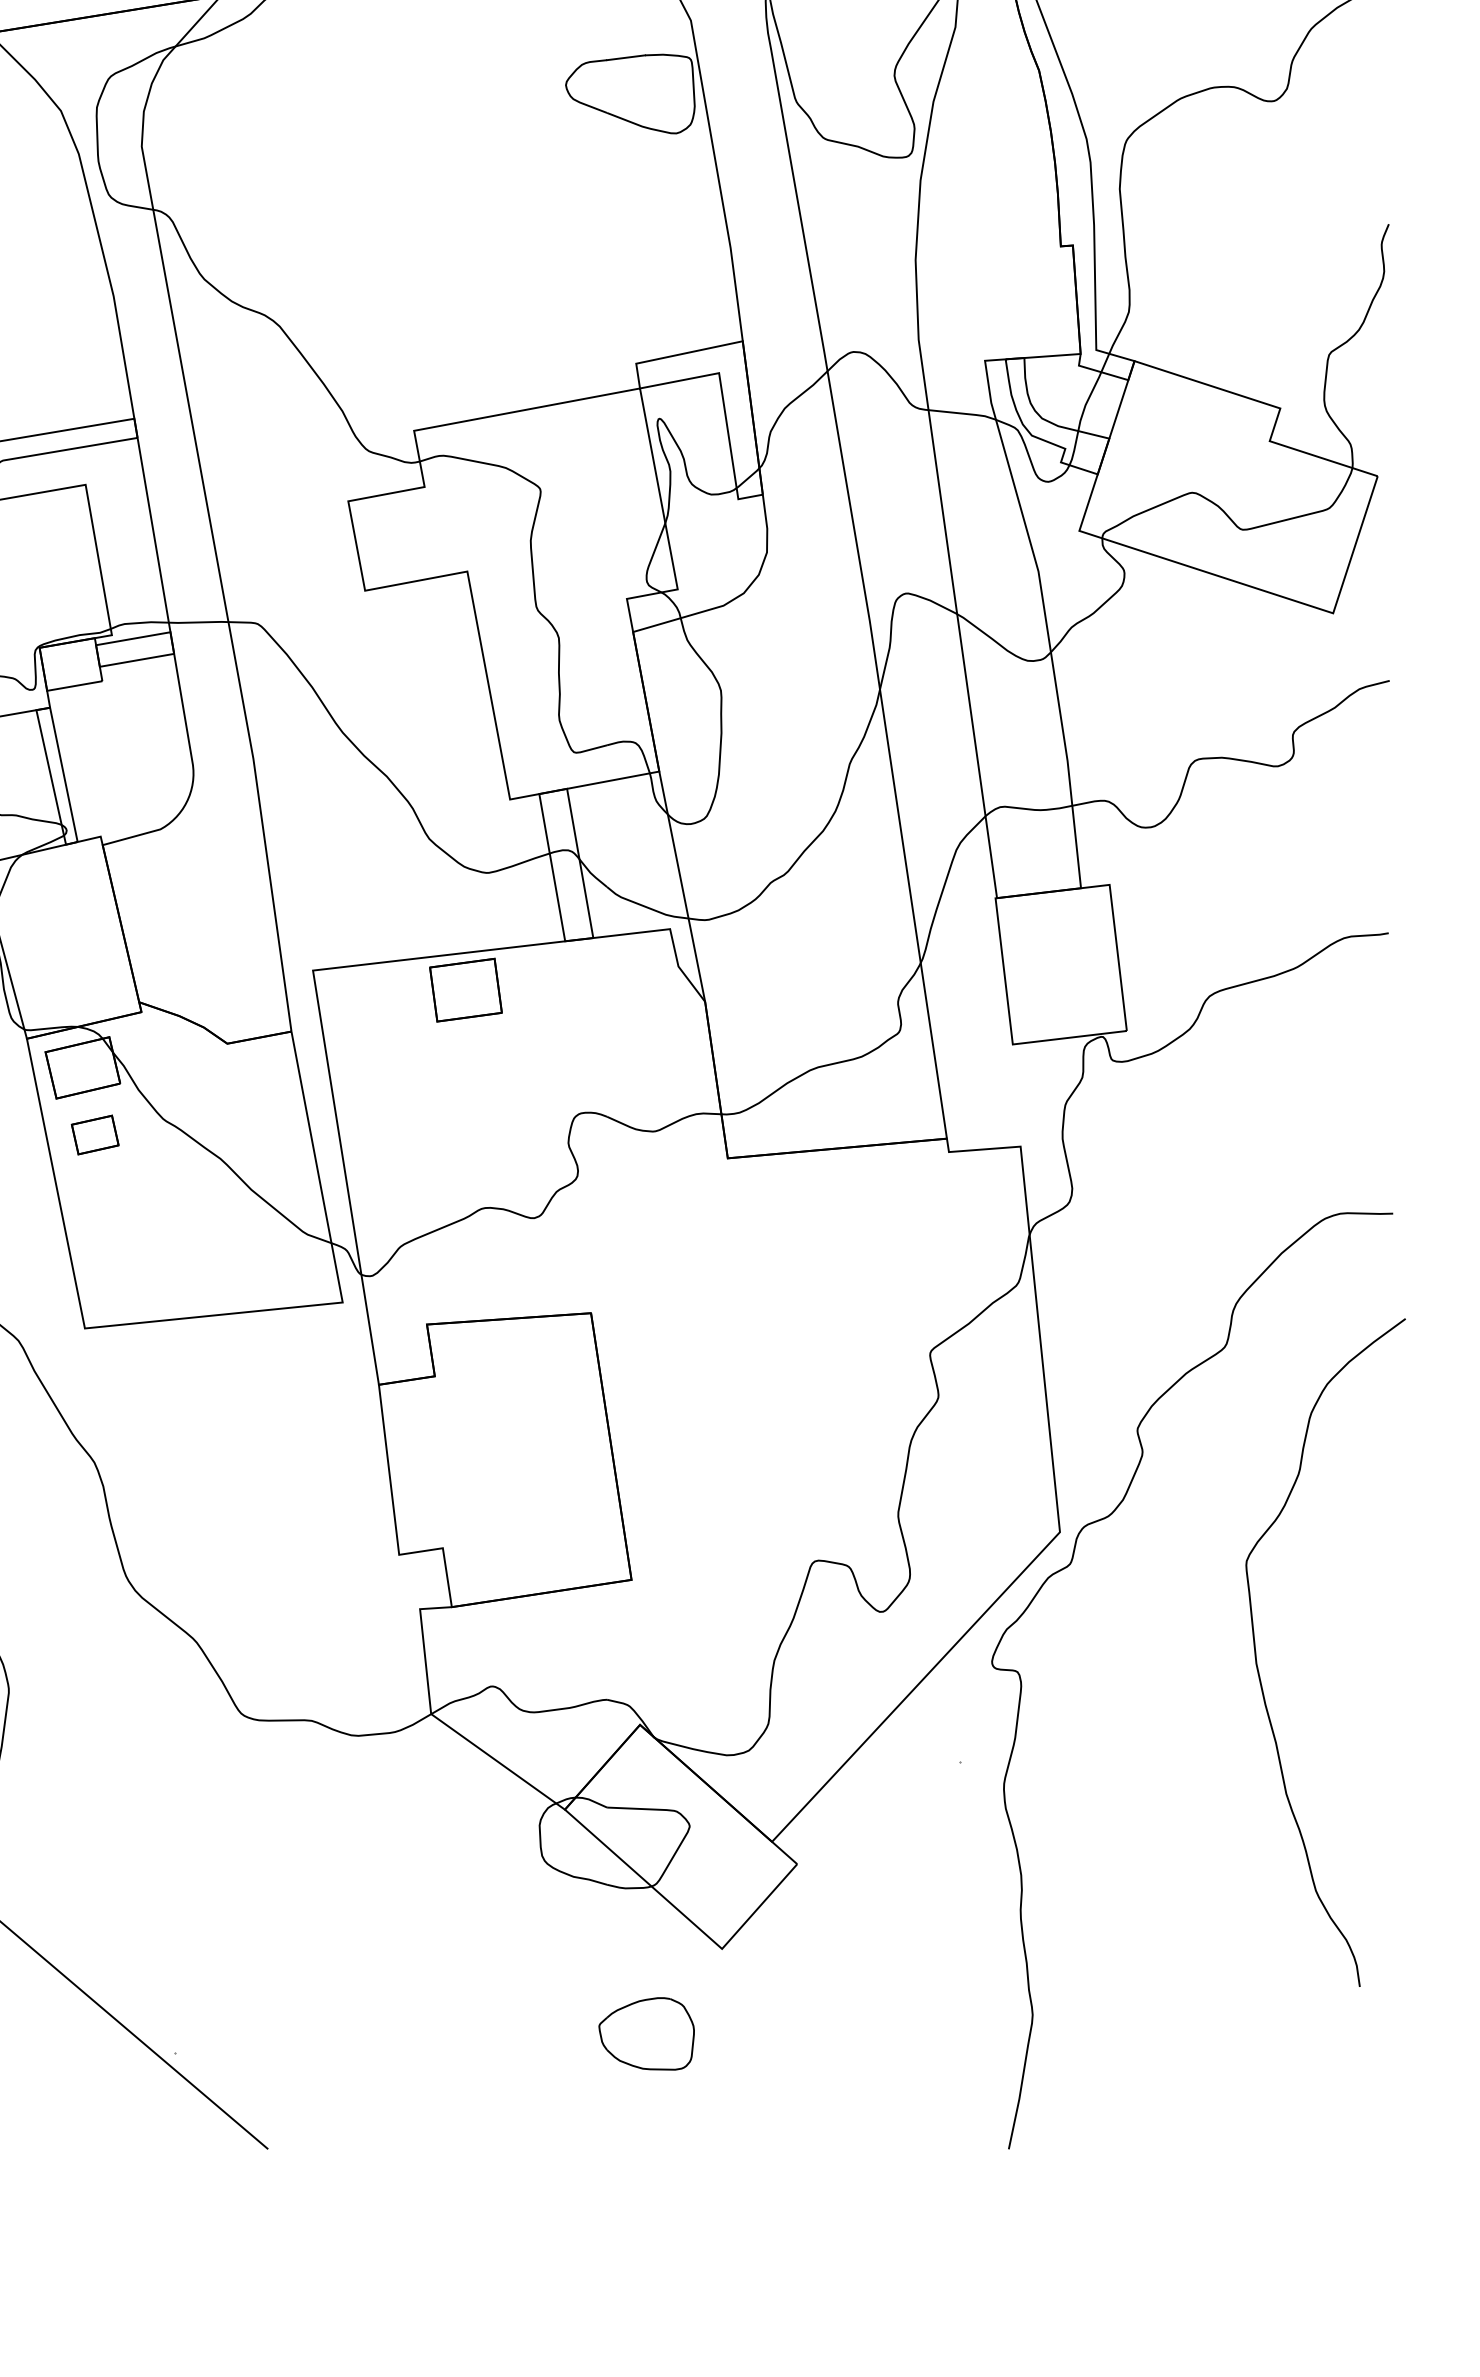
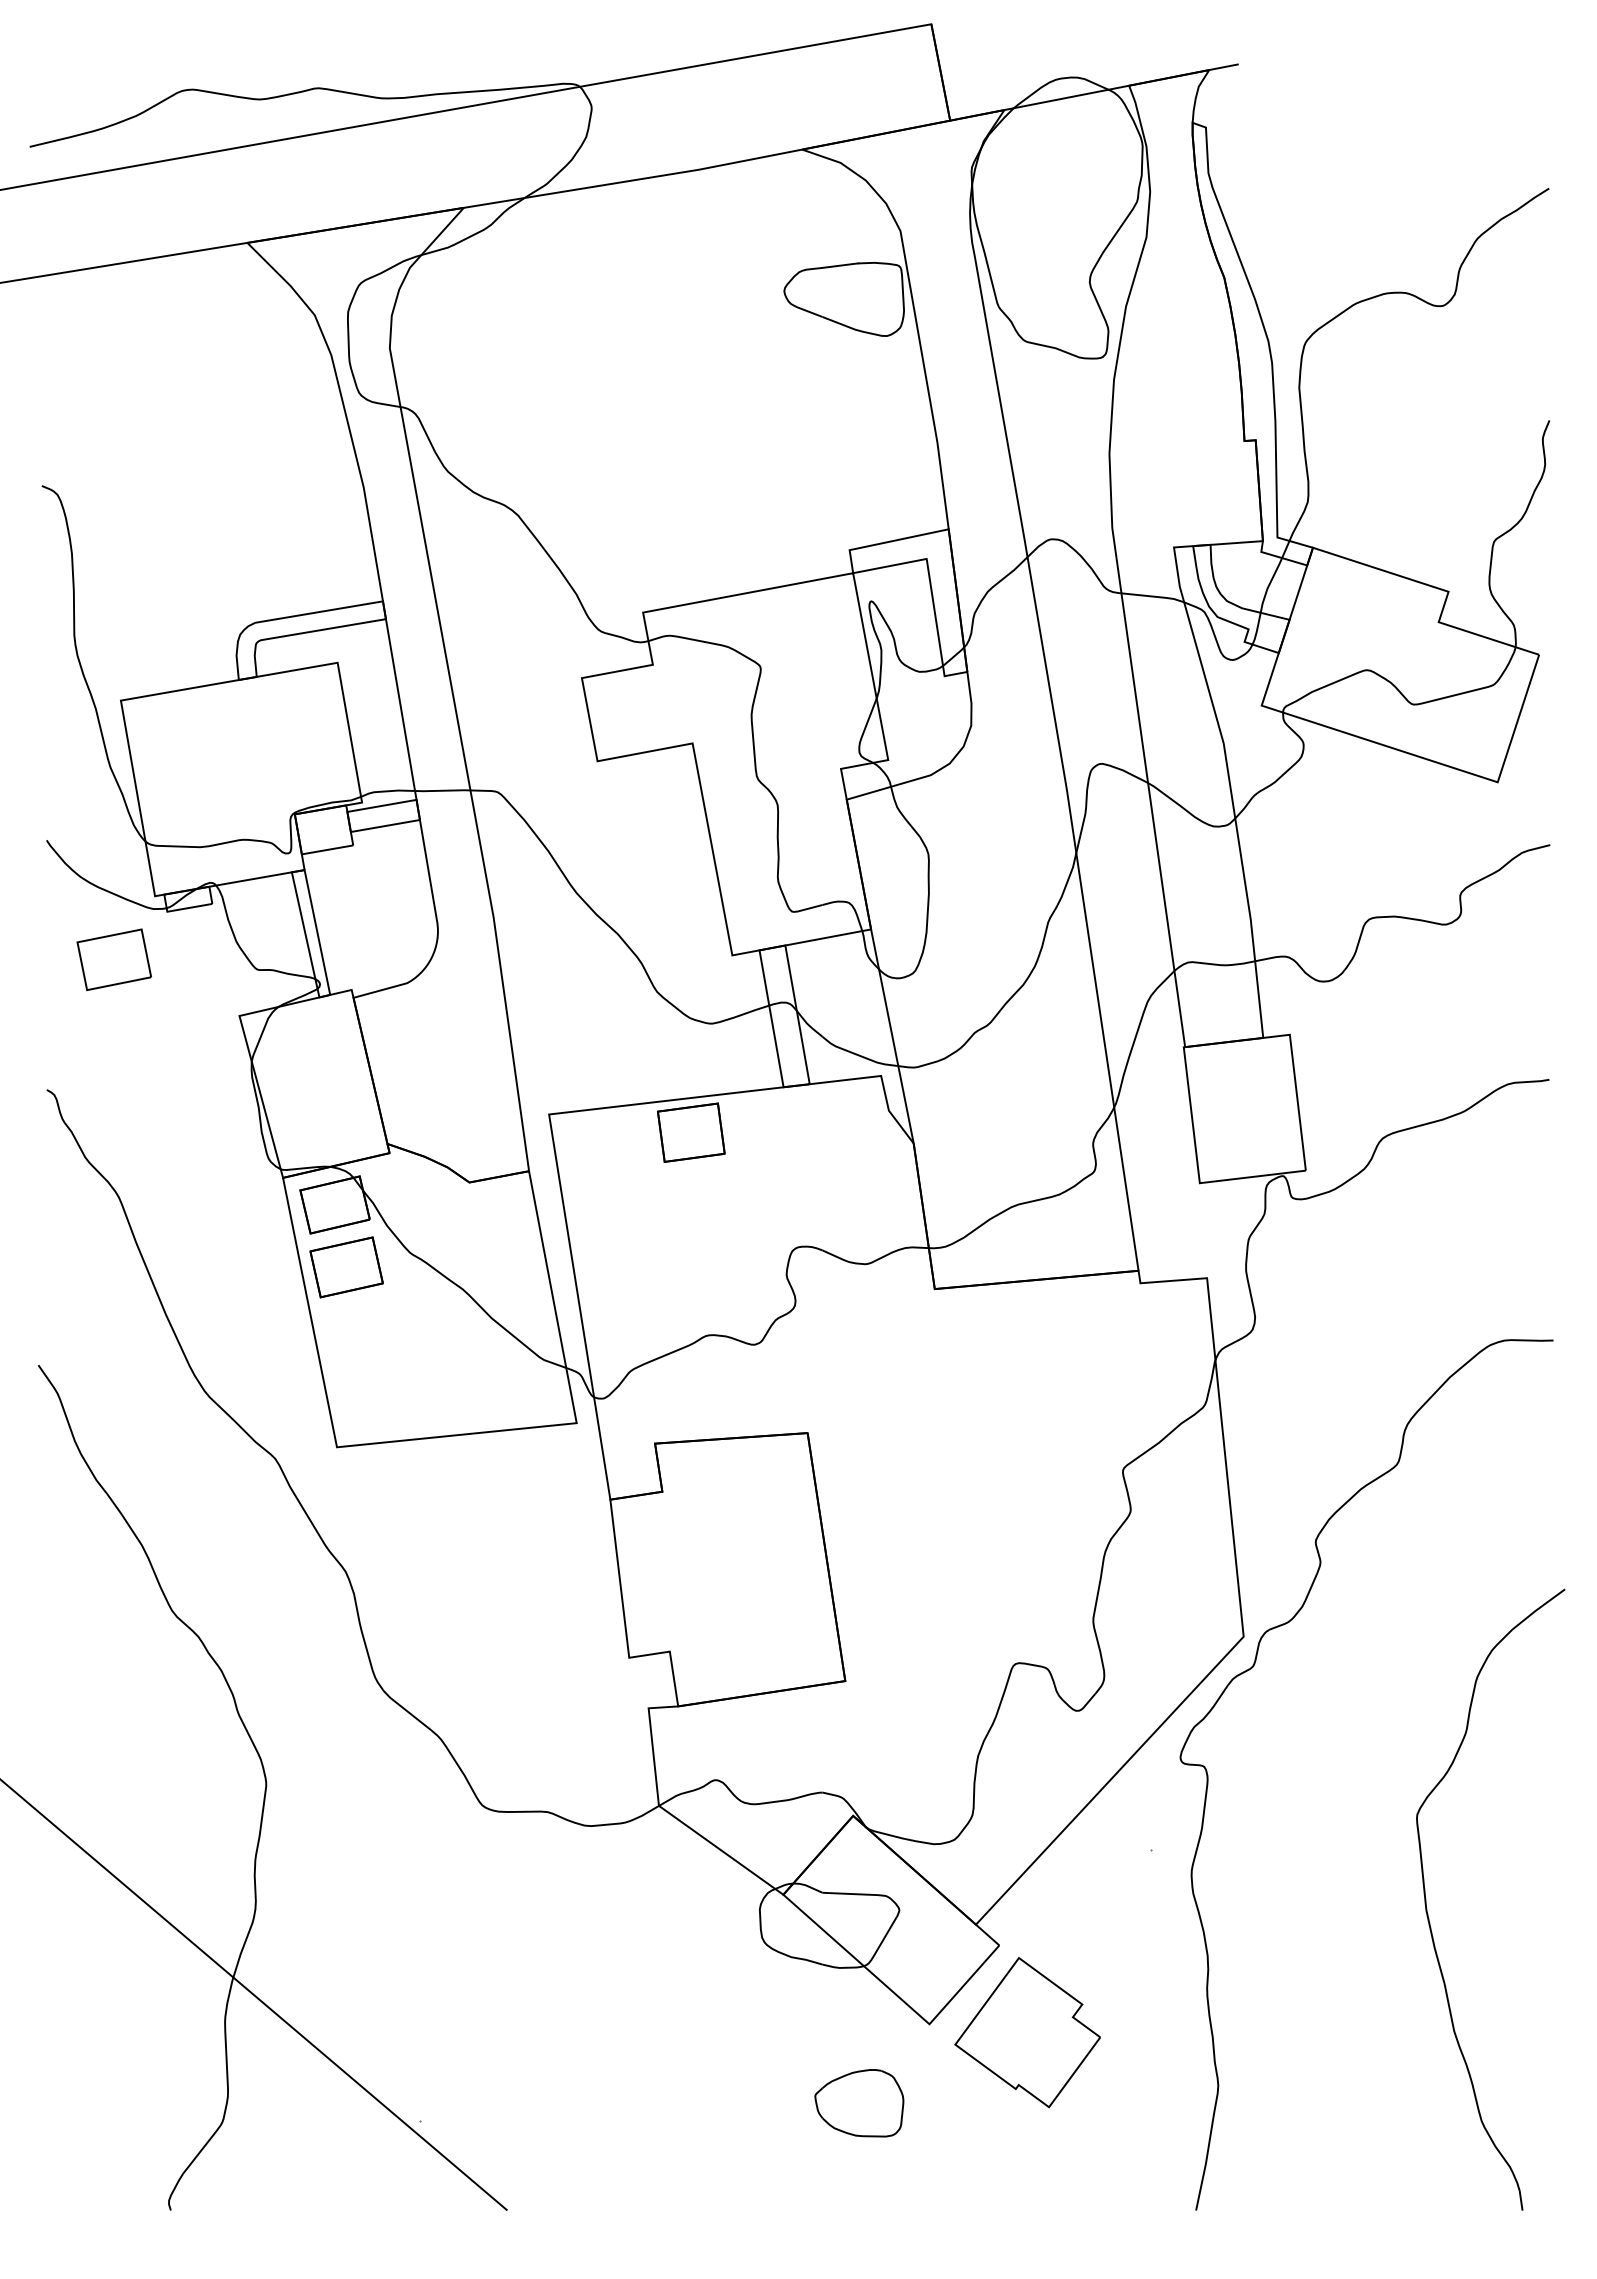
part: (95, 1135) -> (346, 1267), size x1.67
curve: (1257, 1662) -> (1427, 1908), moved
part: (827, 1957) -> (1027, 2032), added

